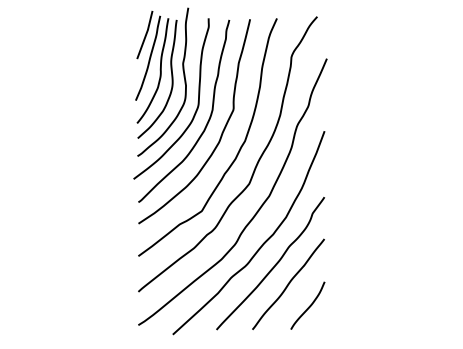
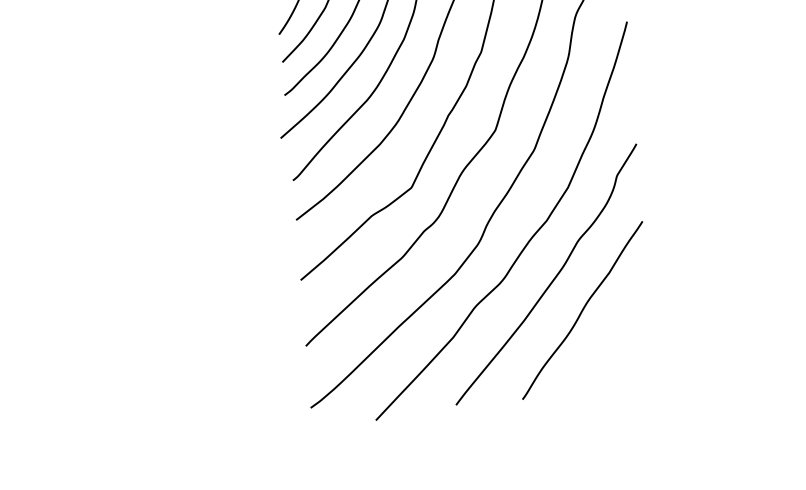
curve: (308, 306) -> (622, 348), removed

